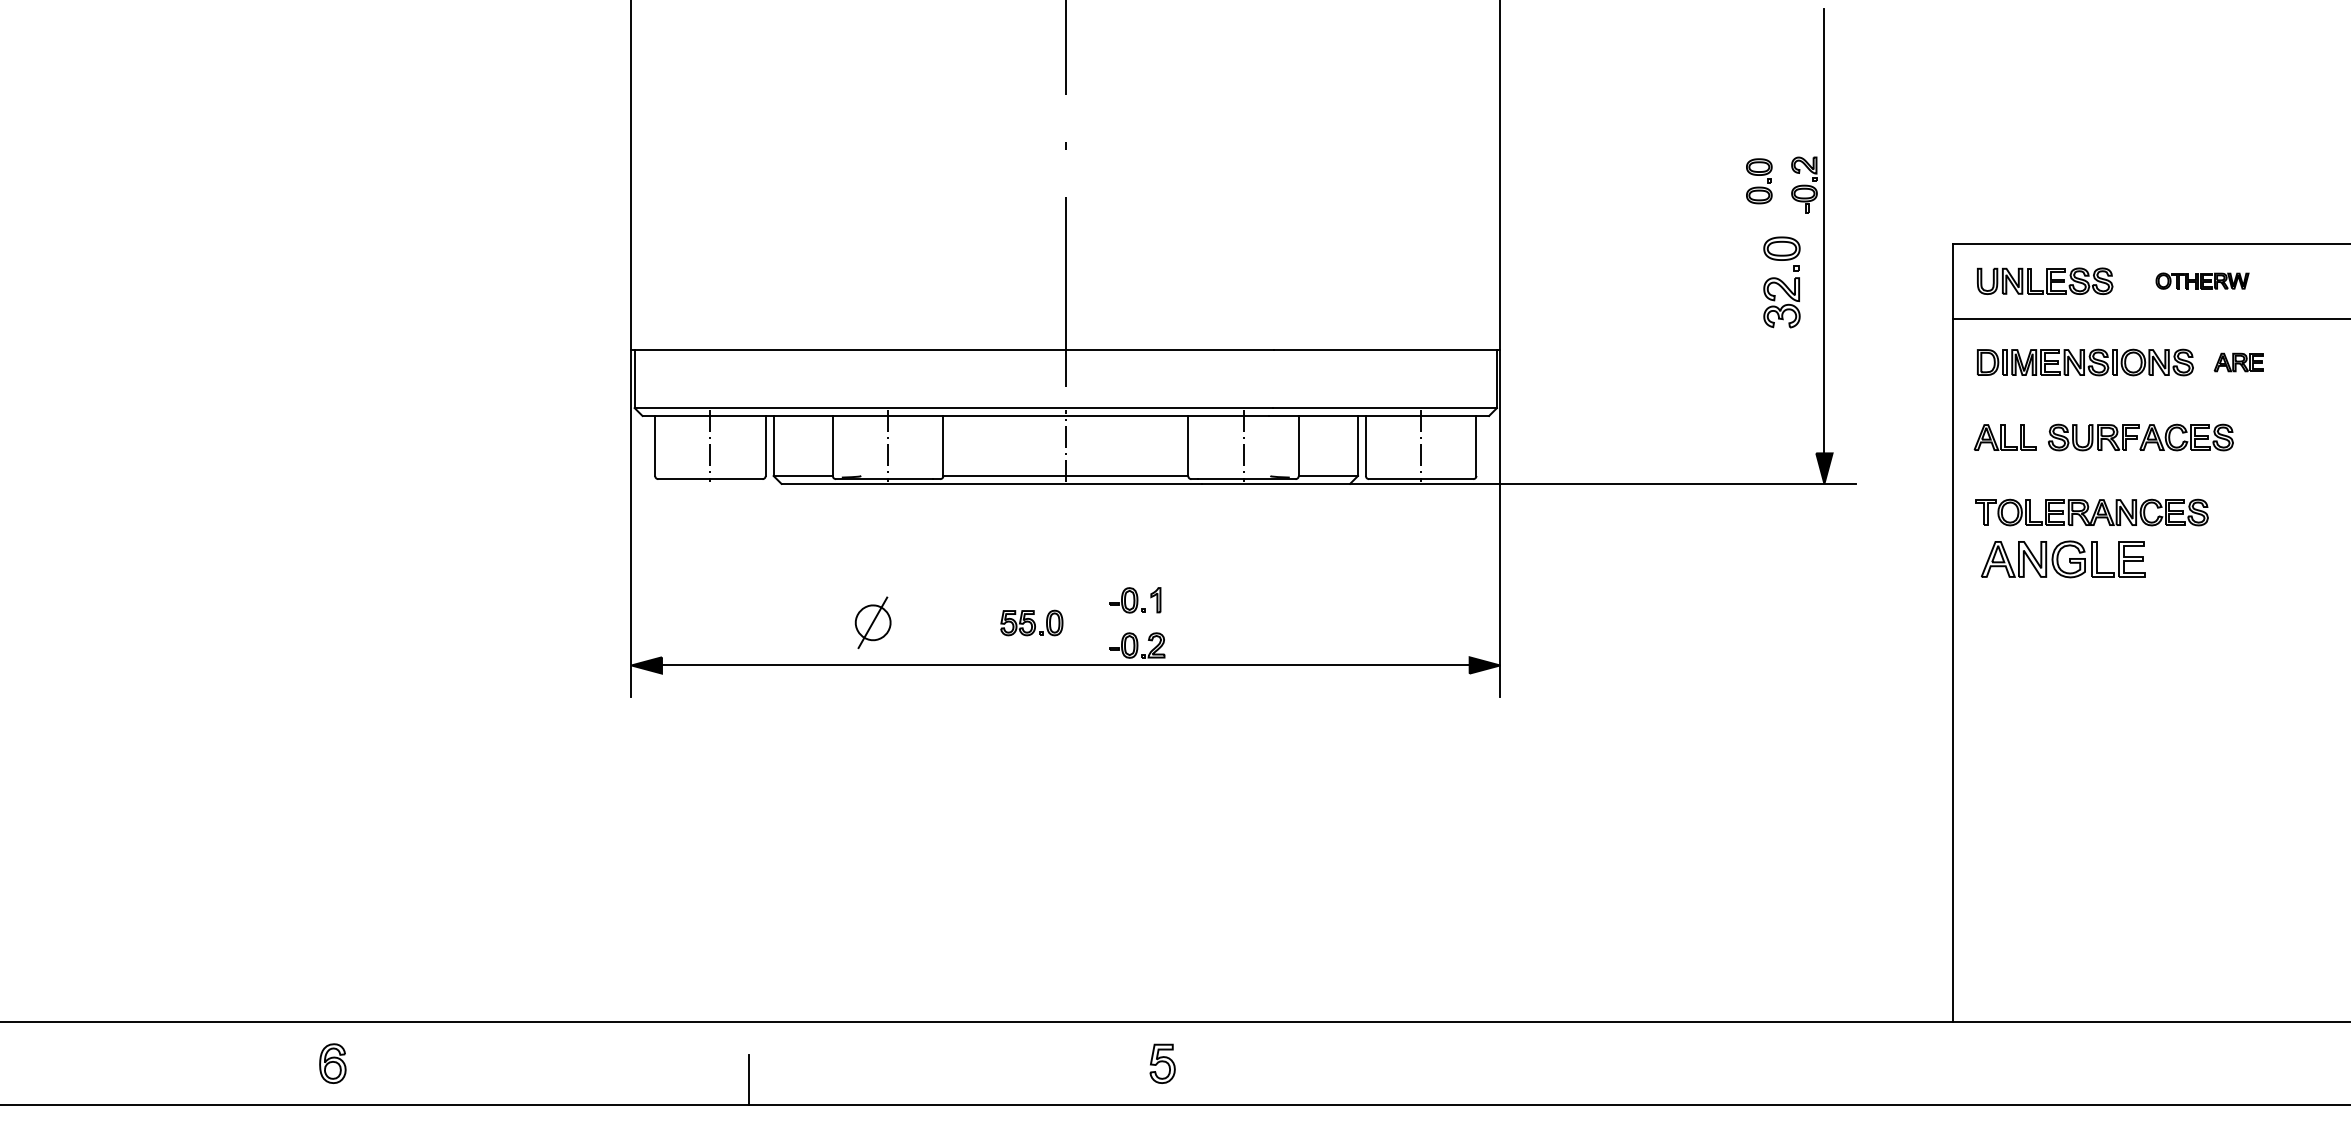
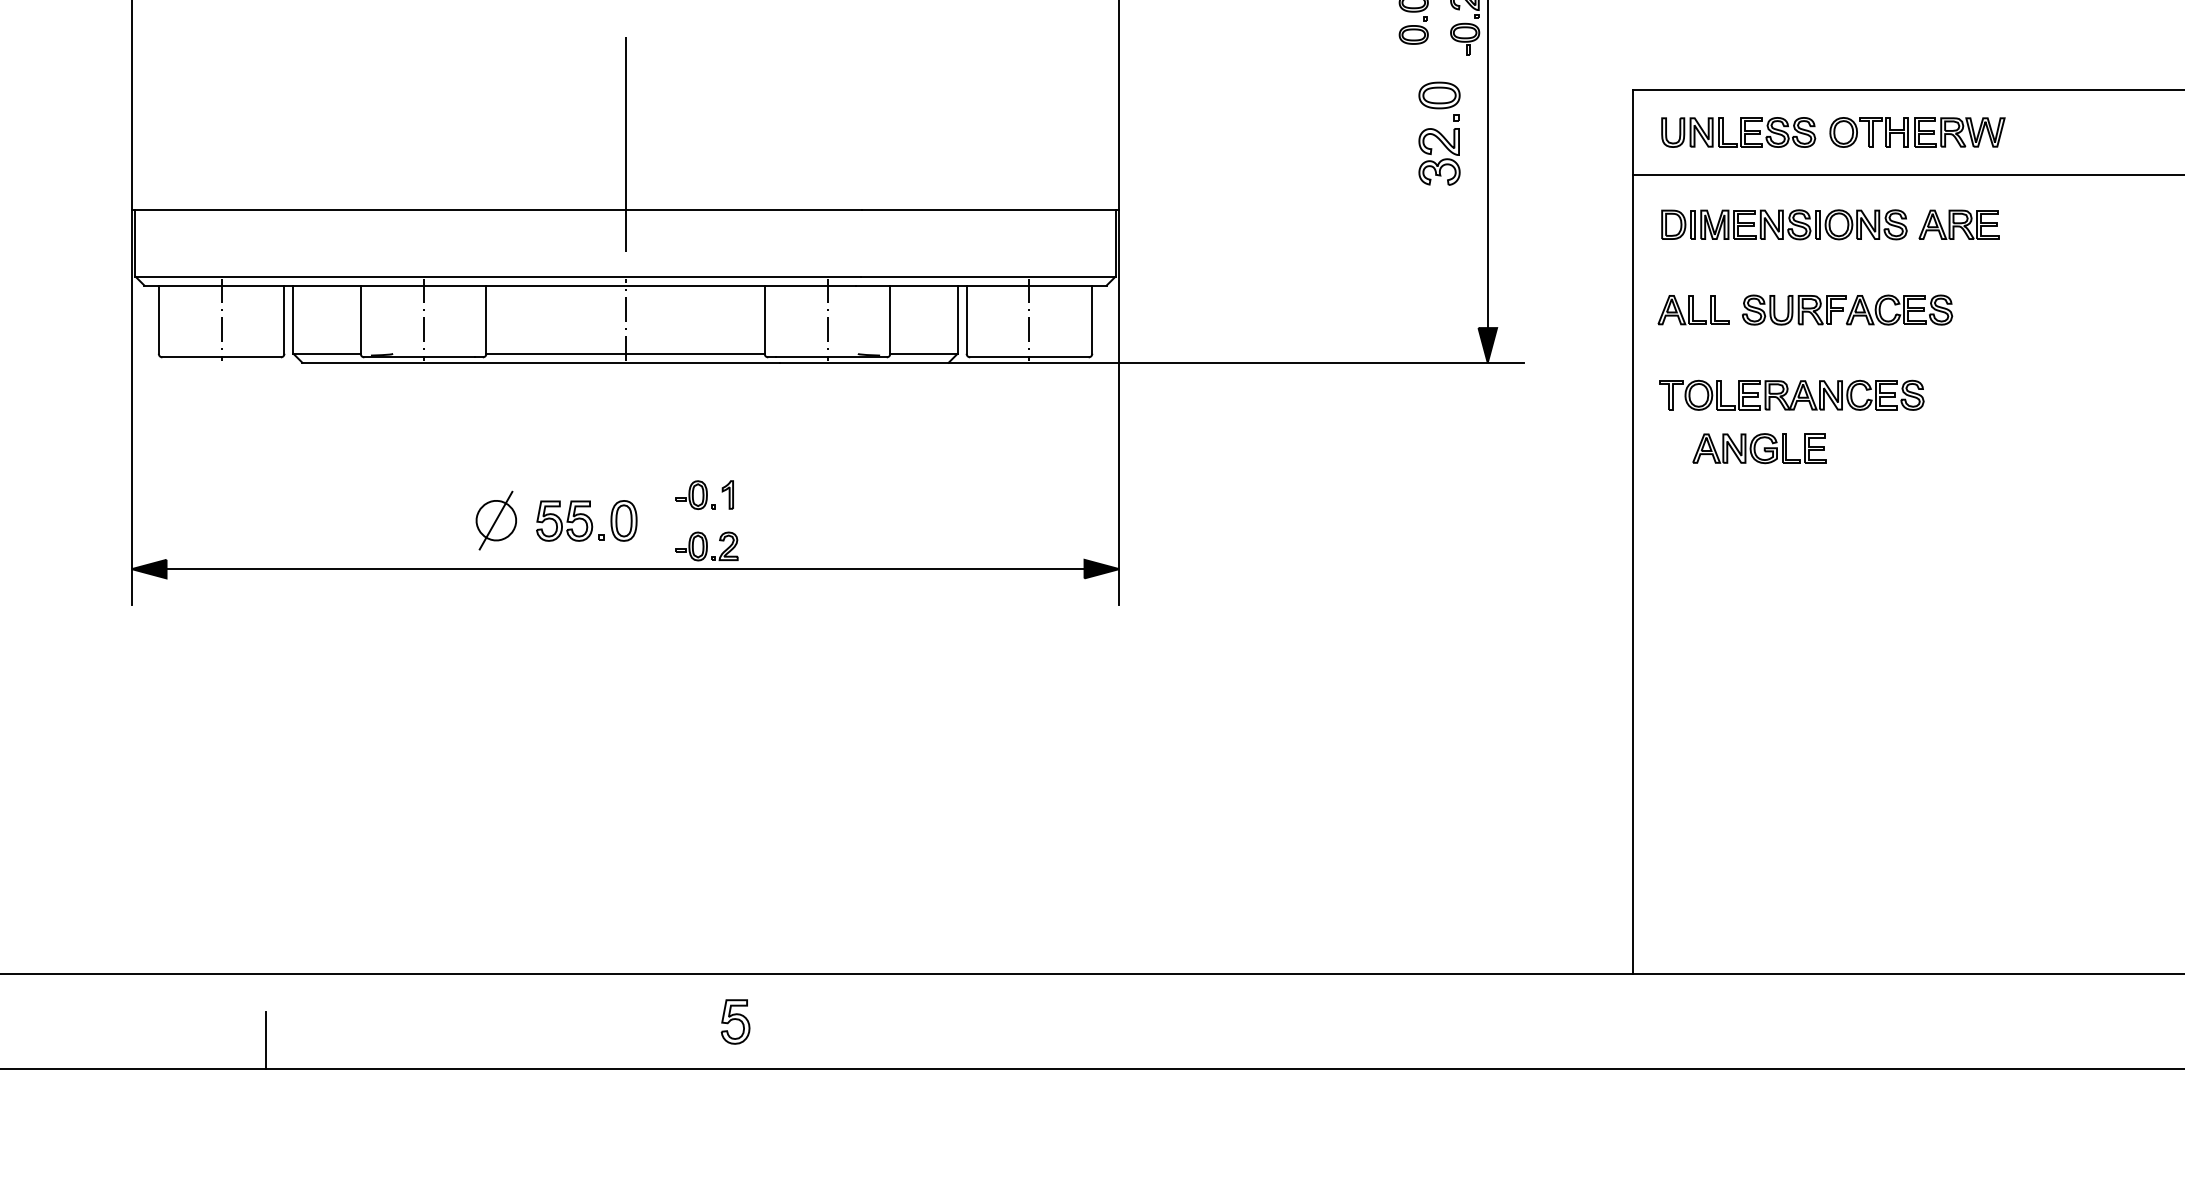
part: (2202, 280) -> (1917, 131), size x1.67
part: (2238, 362) -> (1958, 224), size x1.43
part: (2063, 559) -> (1759, 448), size x0.71
part: (872, 622) -> (495, 520), moved
part: (1031, 622) -> (586, 520), size x1.43

